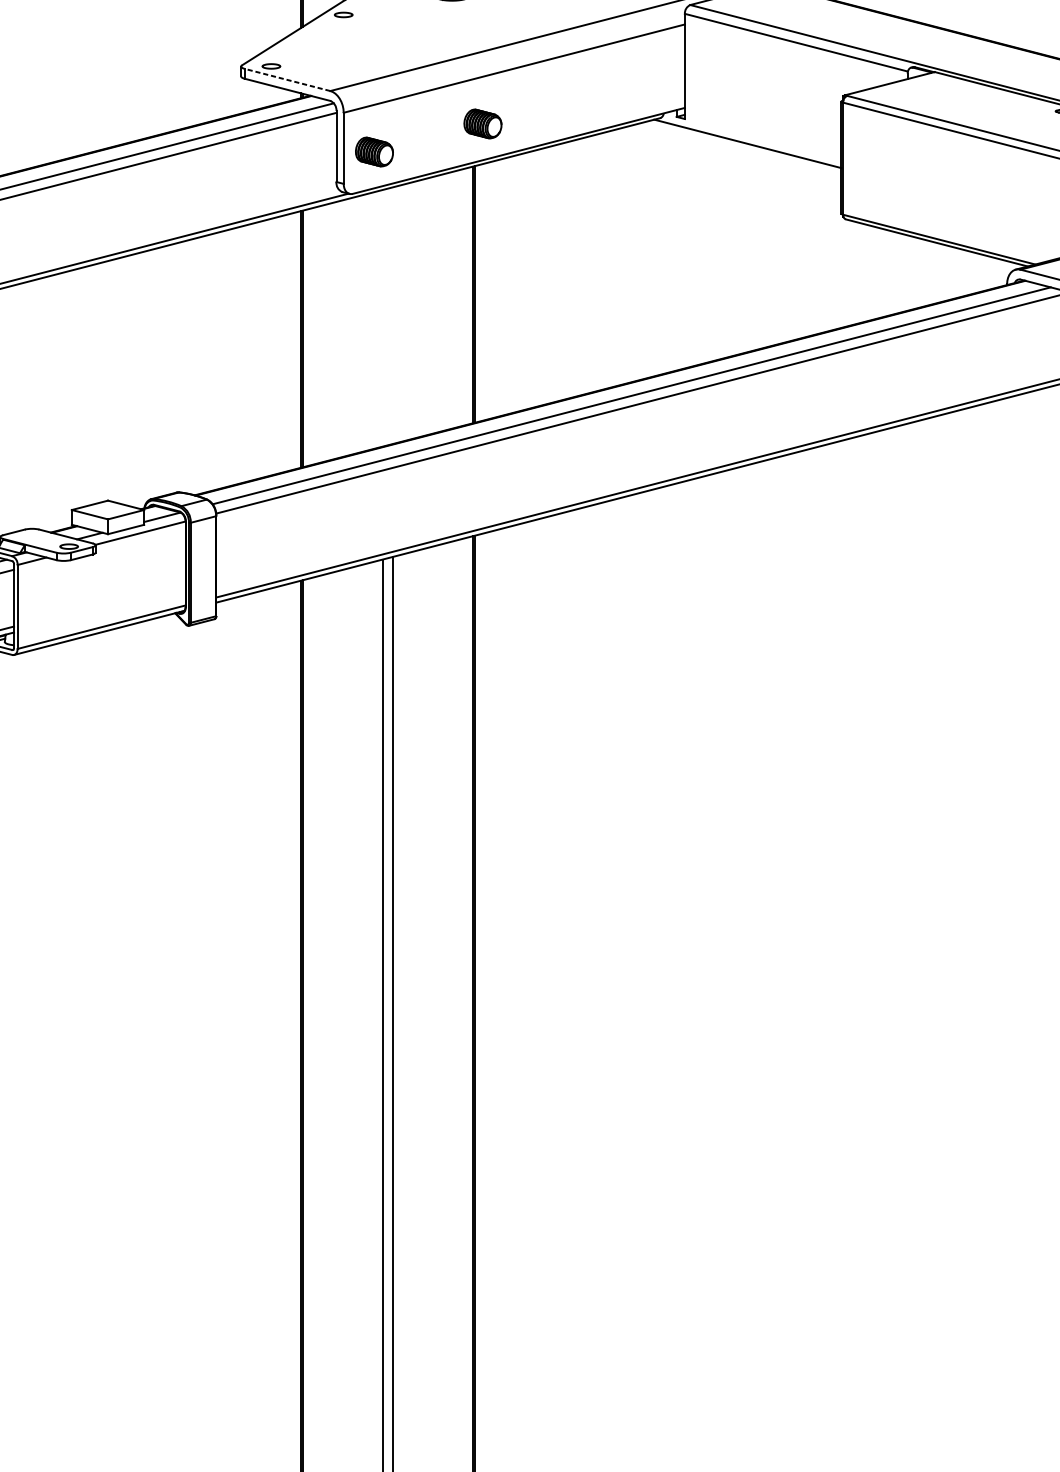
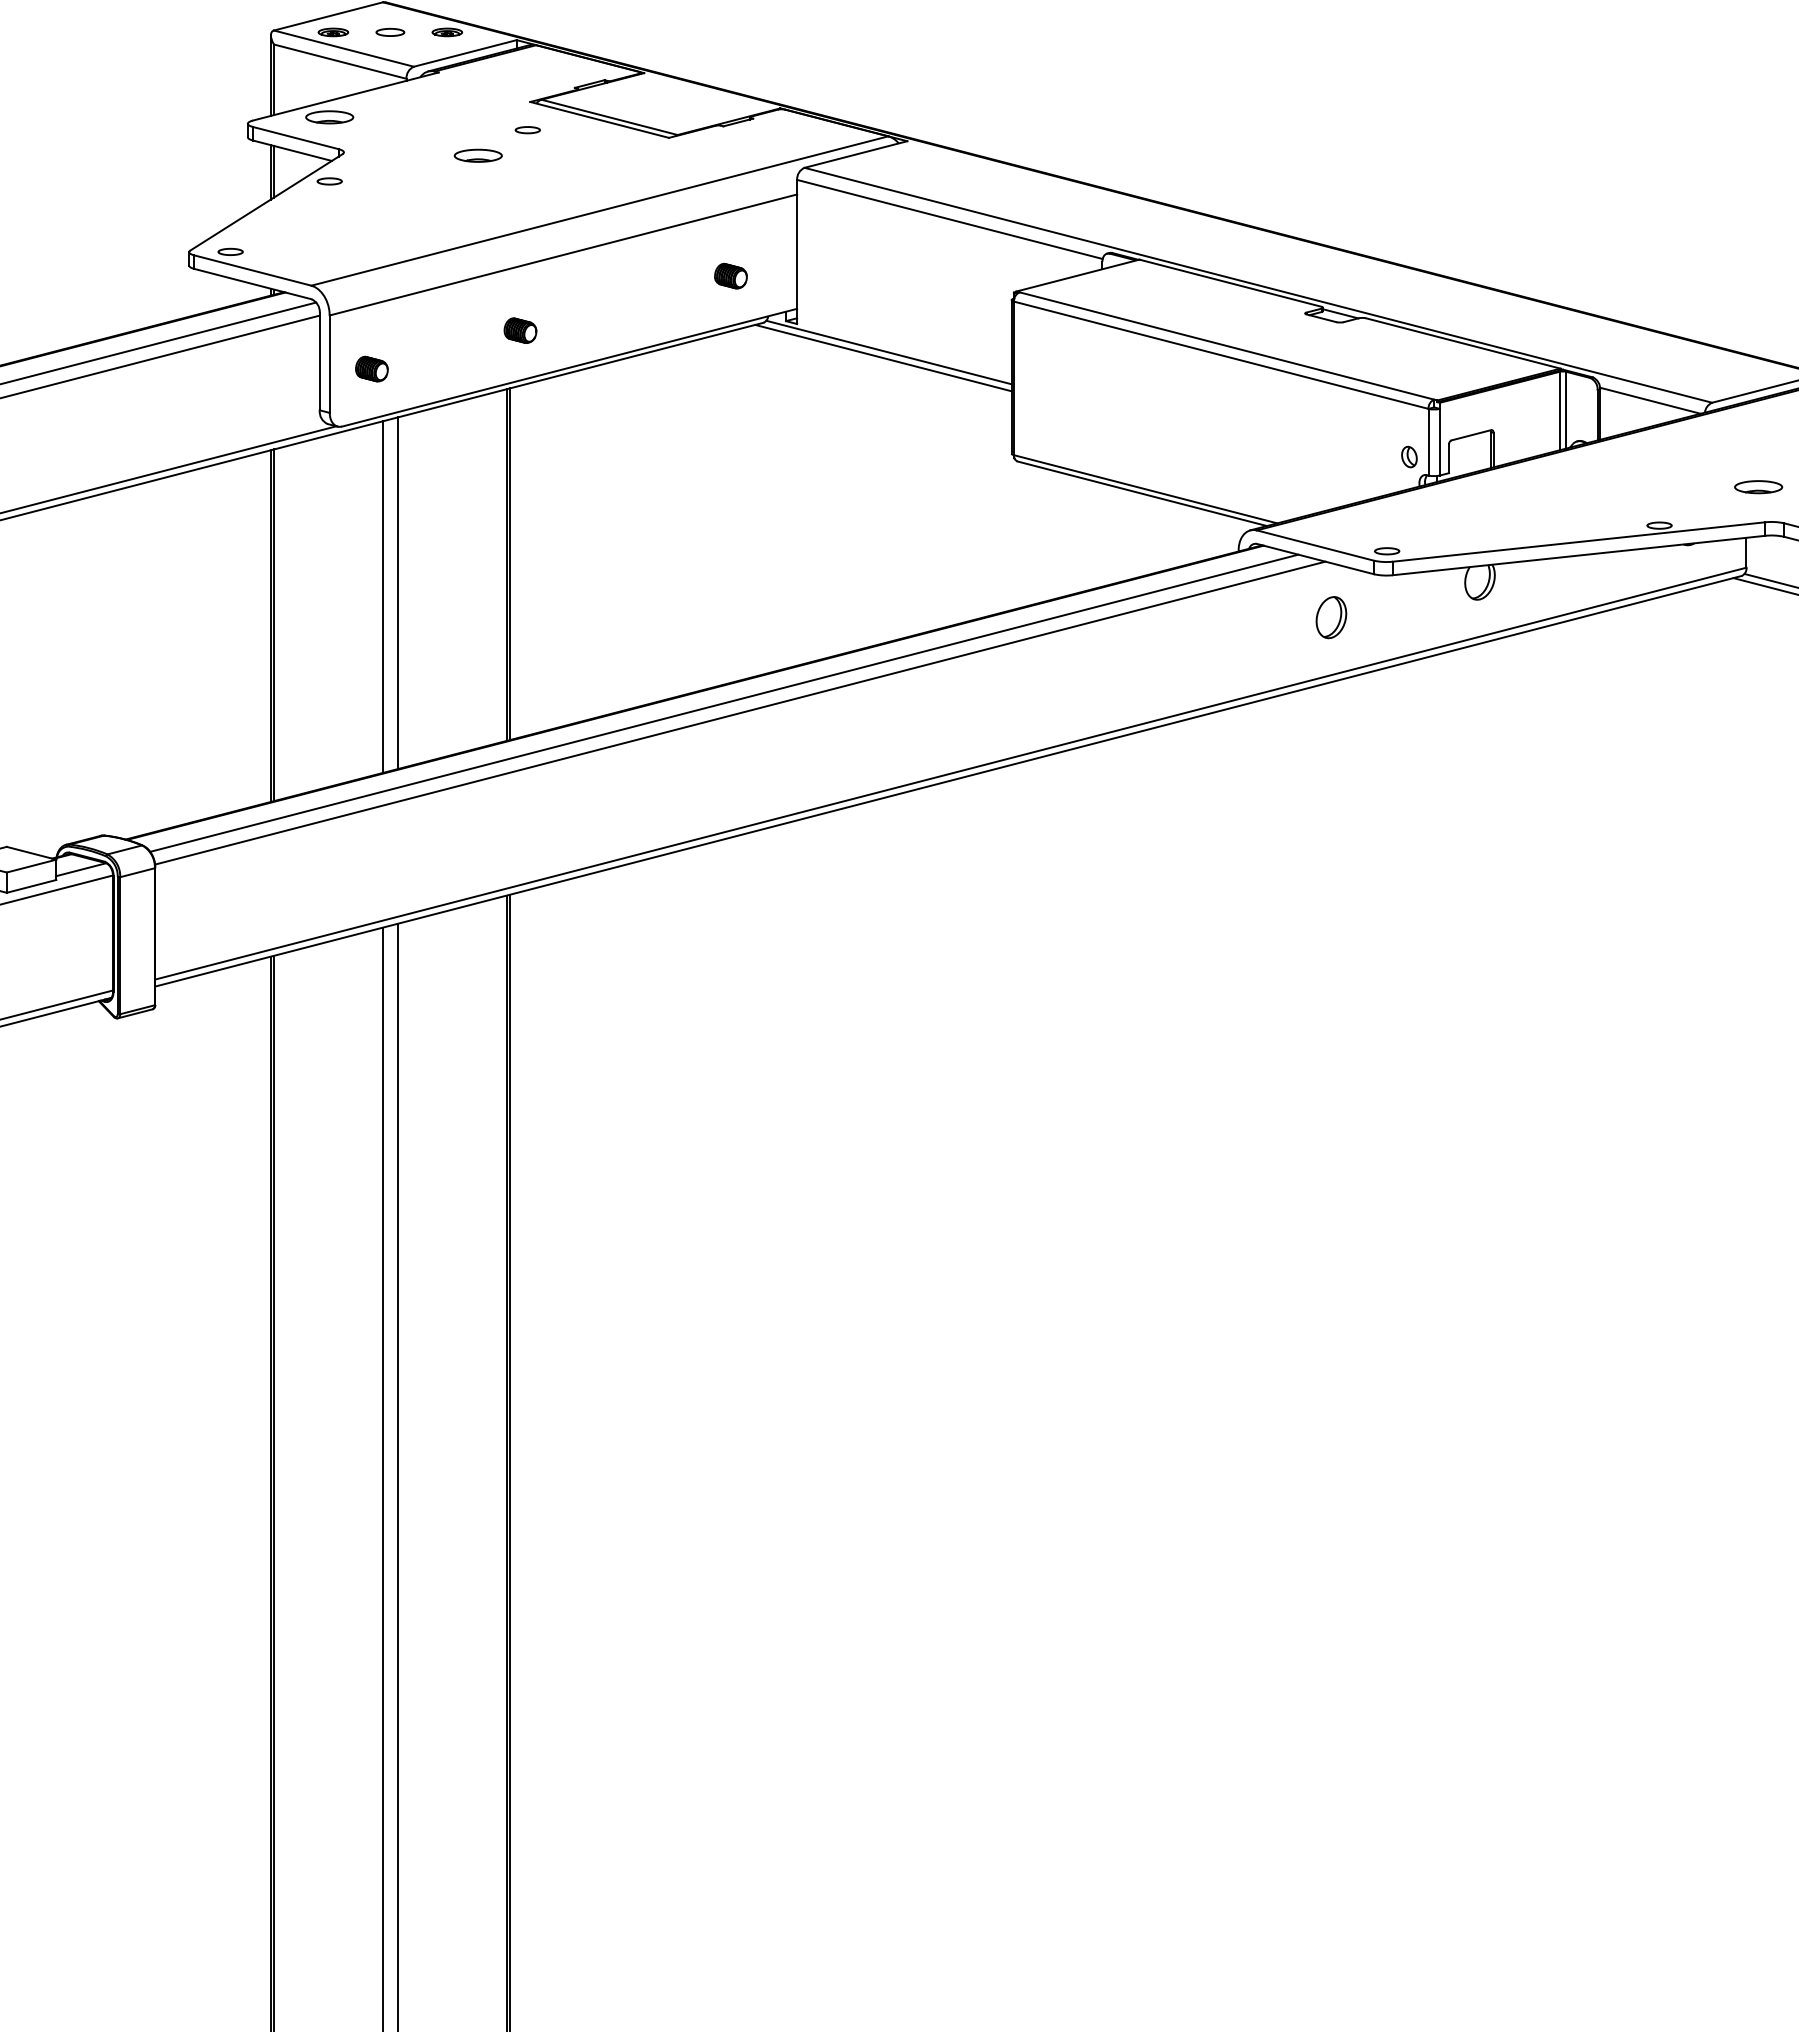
line: (287, 79) -> (252, 270), dashed -> solid
part: (636, 83) -> (730, 275), added
part: (482, 123) -> (520, 330), size x0.62
line: (751, 139) -> (888, 352), added
part: (374, 151) -> (371, 368), size x0.62
line: (393, 315) -> (397, 593), added
line: (382, 317) -> (382, 596), added

